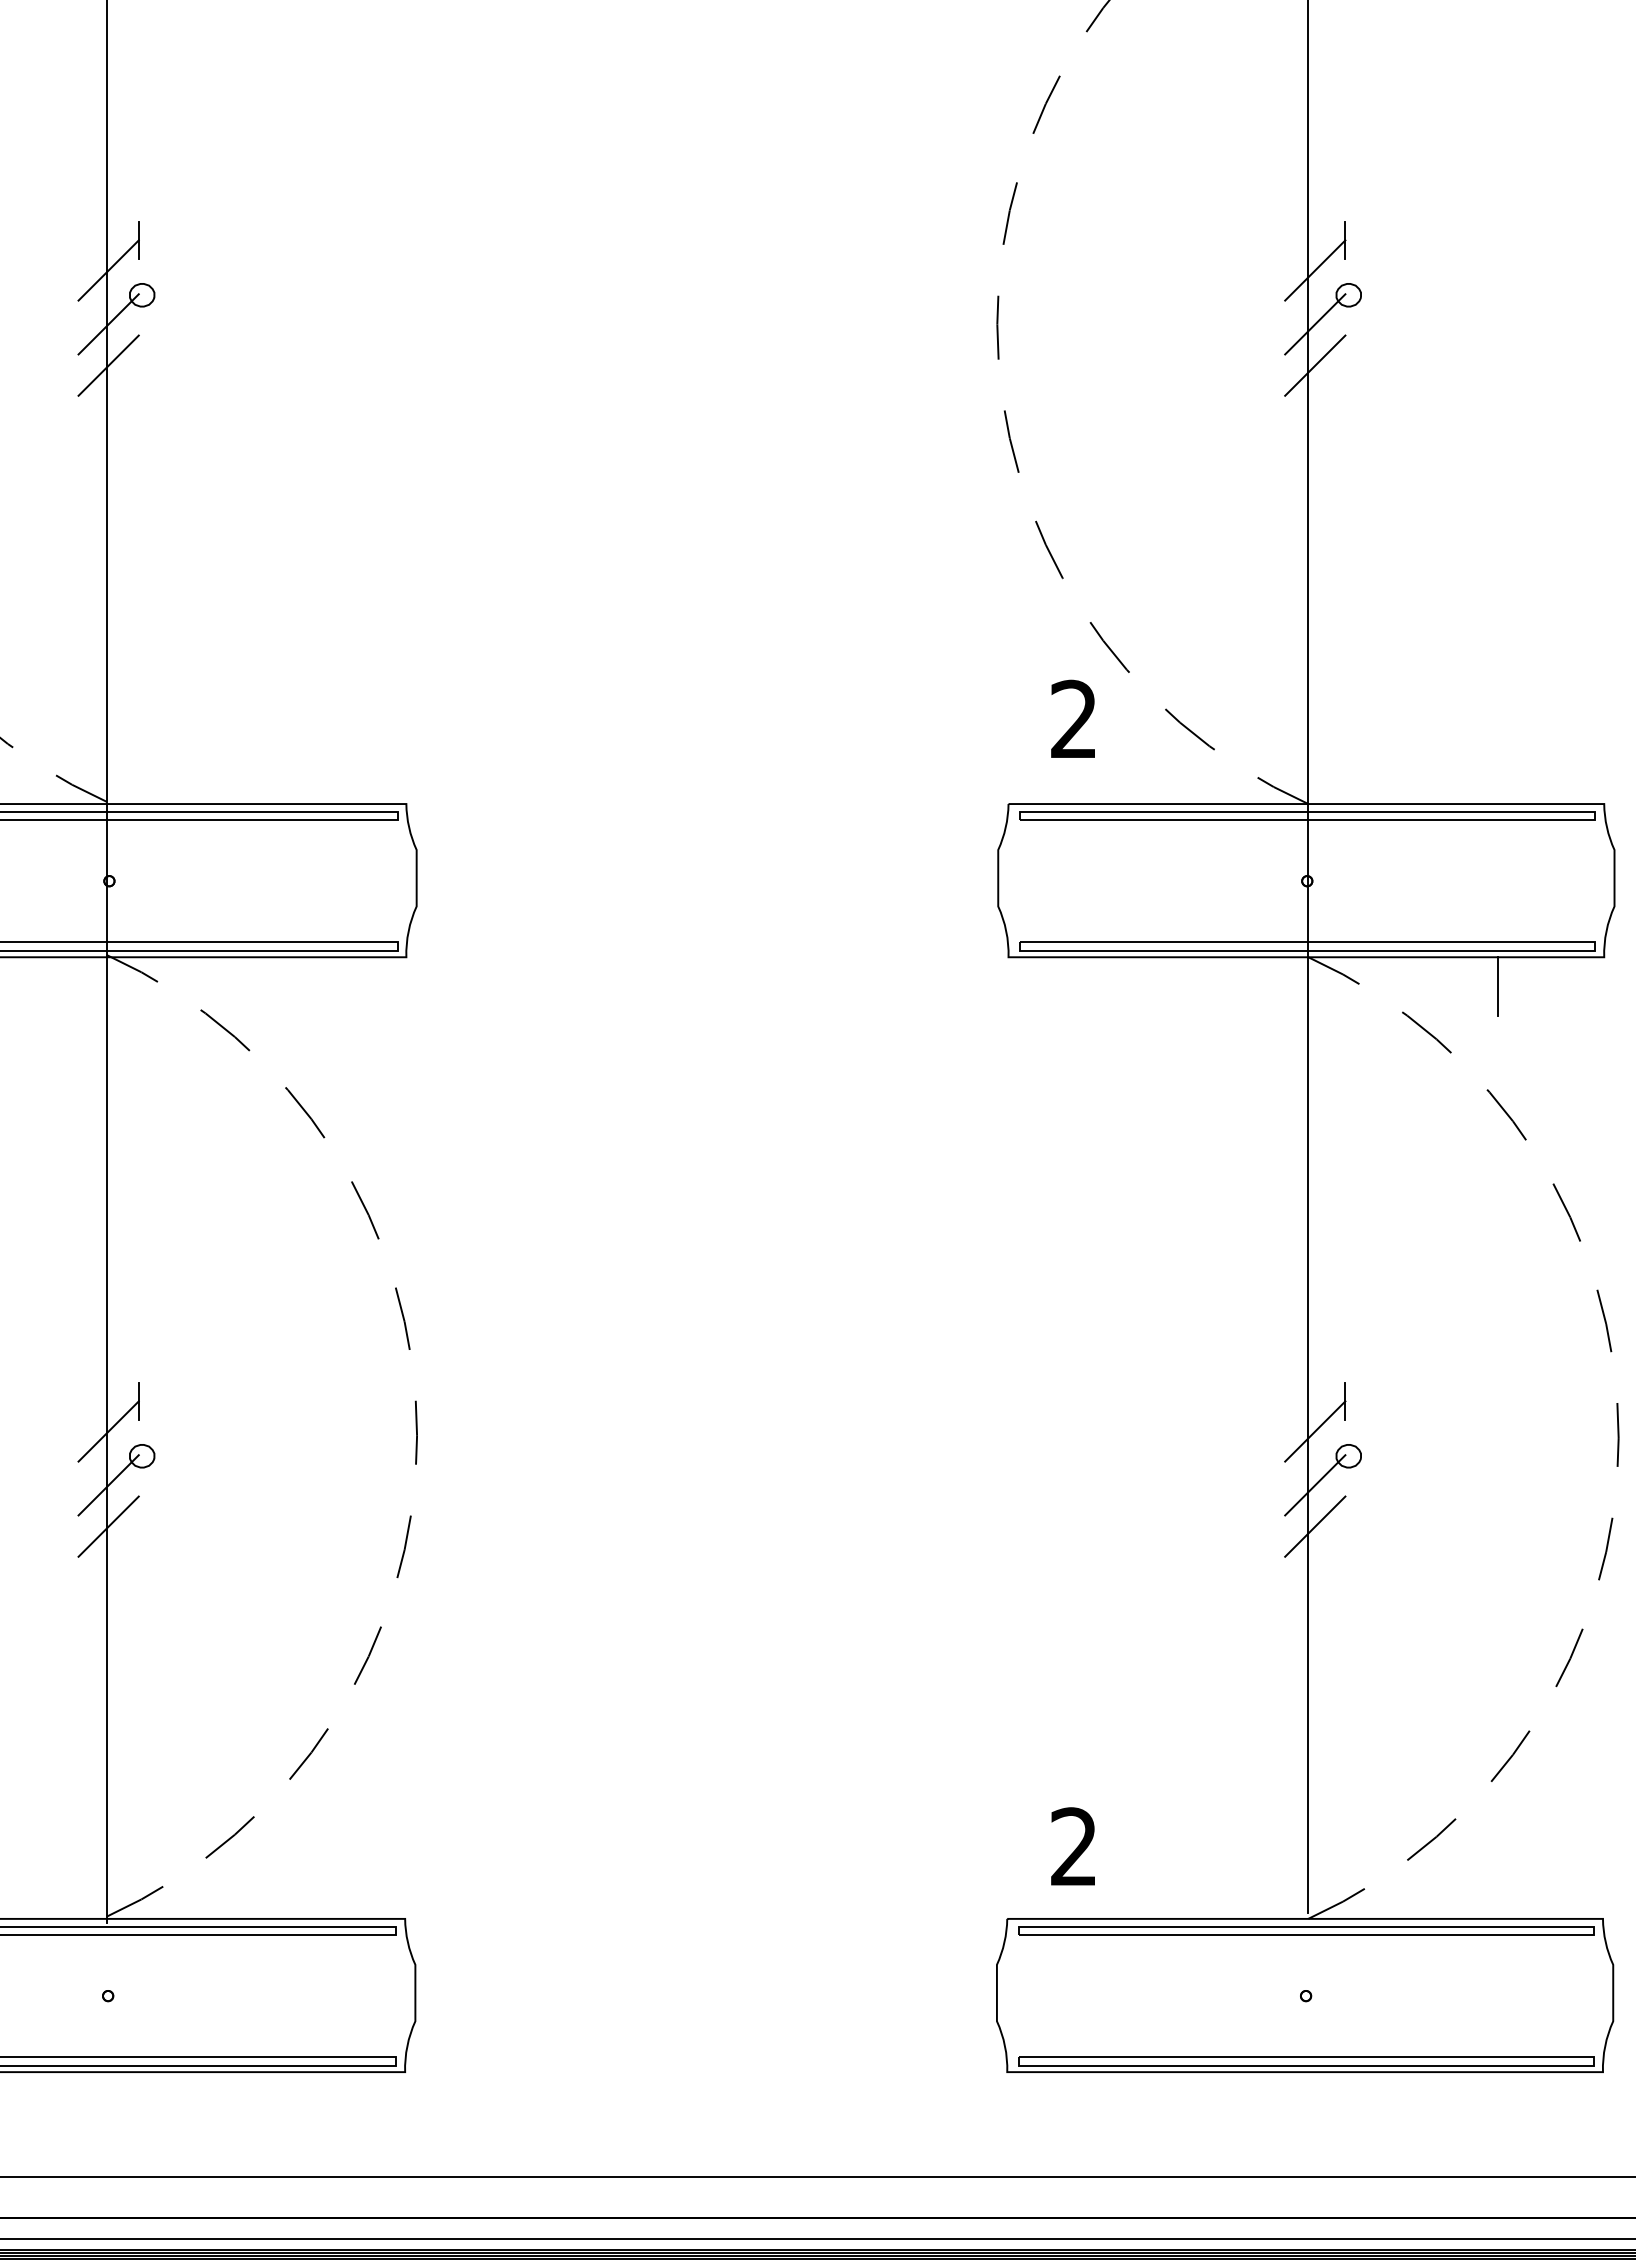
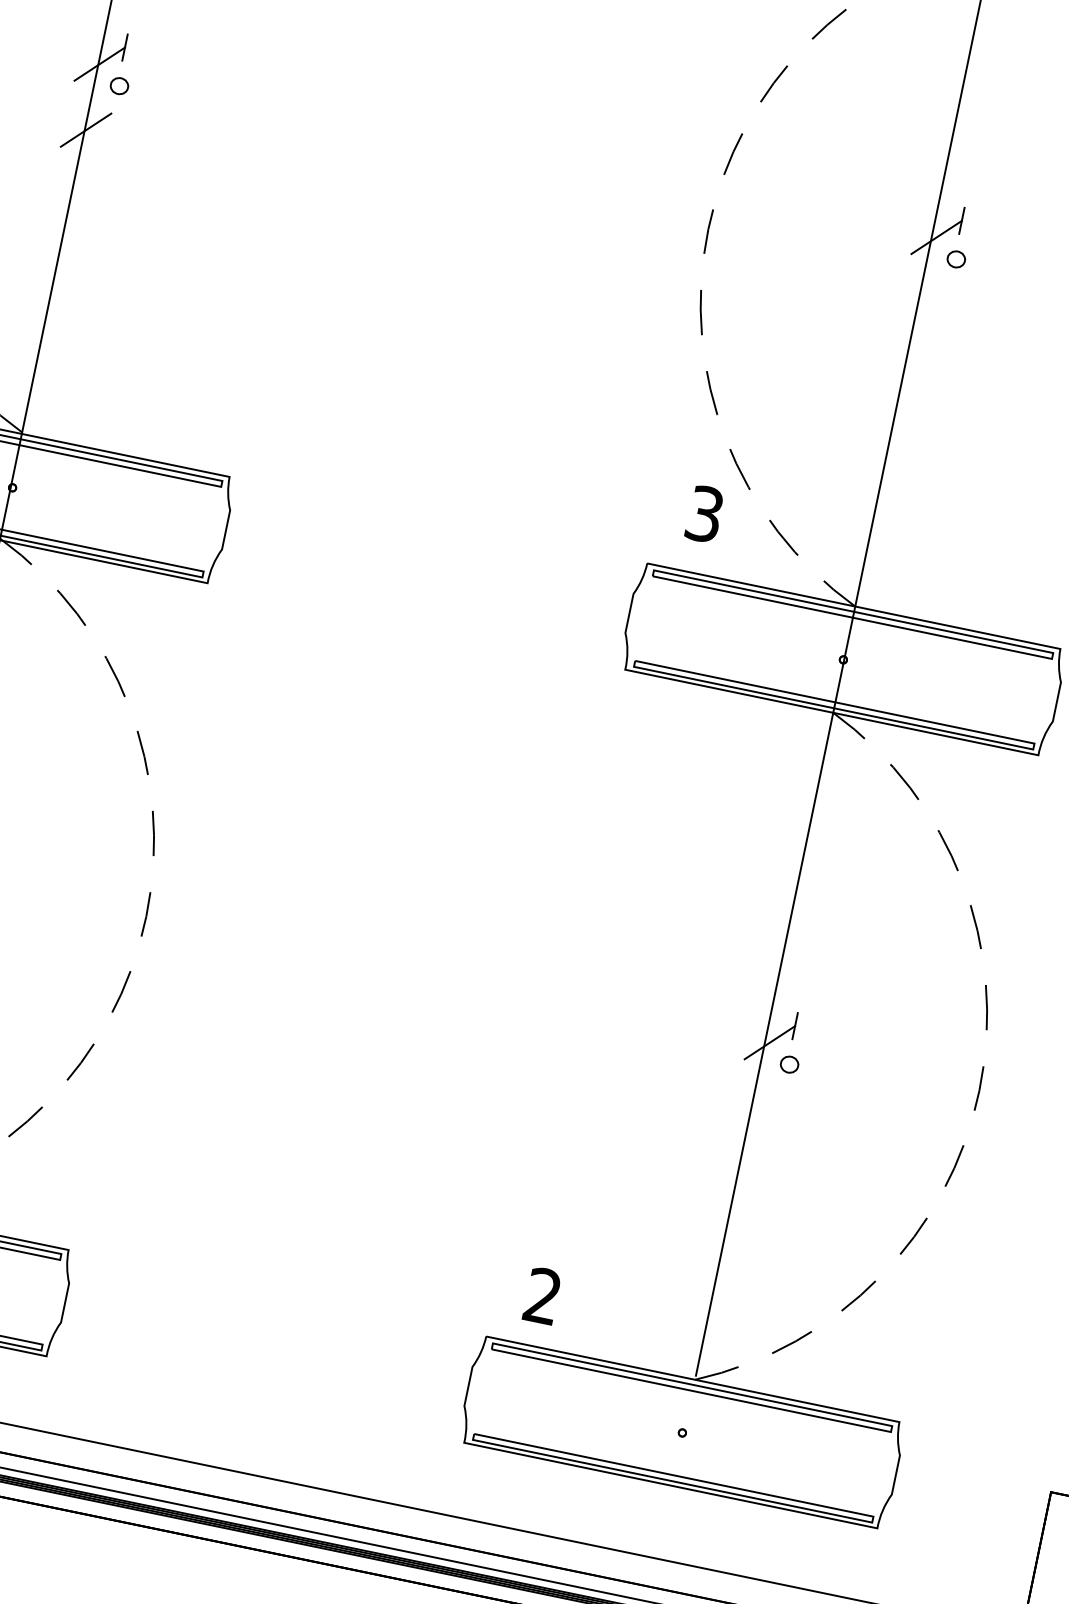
line: (108, 324) -> (91, 101), removed
line: (1315, 324) -> (929, 274), removed
line: (1315, 365) -> (923, 303), removed
text: (1073, 719) -> (704, 514), 2 -> 3
line: (1498, 986) -> (960, 760), removed
line: (1315, 1485) -> (762, 1080), removed
line: (1315, 1526) -> (756, 1108), removed

